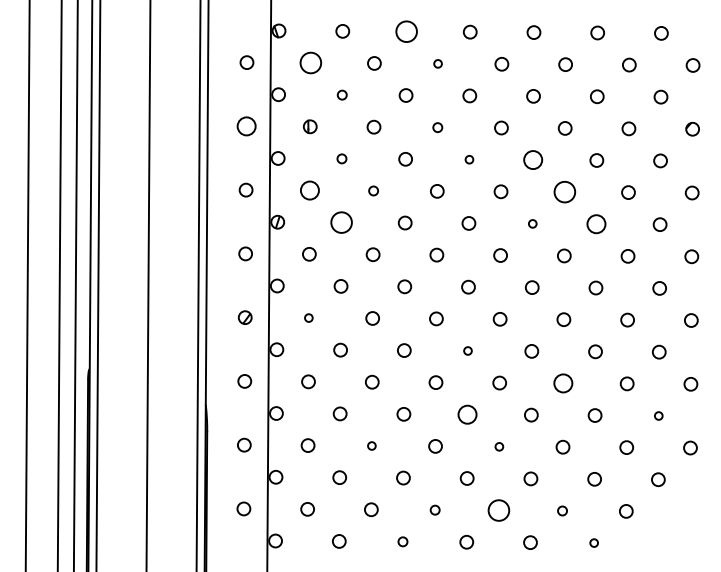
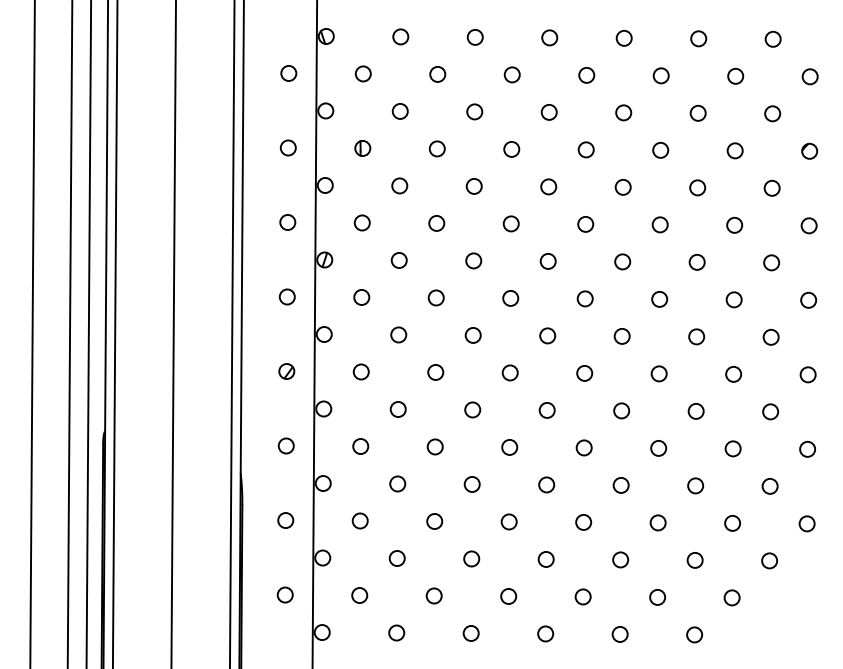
circle: (405, 31) -> (474, 37), size x0.62
circle: (310, 62) -> (362, 73), size x0.62
circle: (437, 63) -> (511, 74), size x1.67
circle: (341, 95) -> (399, 111), size x1.43
circle: (245, 125) -> (287, 147), size x0.71
circle: (437, 127) -> (511, 149), size x1.43
circle: (341, 158) -> (399, 185), size x1.43
circle: (469, 159) -> (548, 186), size x1.67
circle: (532, 160) -> (622, 187), size x0.71
circle: (309, 190) -> (361, 222), size x0.71
circle: (373, 191) -> (436, 223), size x1.43
circle: (564, 191) -> (659, 224), size x0.62
circle: (340, 222) -> (398, 260), size x0.62
circle: (532, 223) -> (622, 261), size x1.67
circle: (595, 224) -> (696, 262), size x0.71
circle: (308, 317) -> (360, 371), size x1.67
circle: (467, 351) -> (546, 410), size x1.67
circle: (563, 383) -> (658, 448), size x0.71
circle: (467, 414) -> (546, 484), size x0.71
circle: (658, 416) -> (769, 486), size x1.67
circle: (371, 446) -> (434, 521), size x1.67
circle: (499, 446) -> (583, 522), size x1.67
circle: (434, 510) -> (508, 596), size x1.43
circle: (498, 510) -> (582, 596), size x0.62
circle: (562, 511) -> (657, 597), size x1.43
circle: (402, 541) -> (470, 633), size x1.43
circle: (594, 542) -> (694, 634), size x1.67

